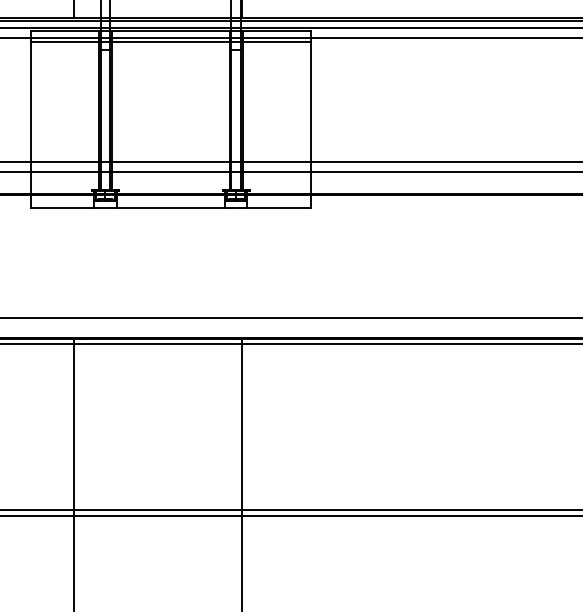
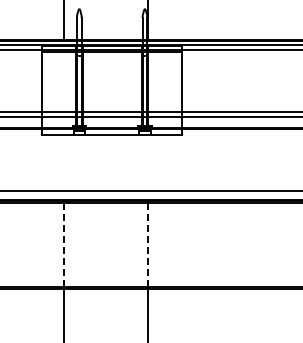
line: (73, 426) -> (63, 244), solid -> dashed
line: (243, 426) -> (148, 244), solid -> dashed

